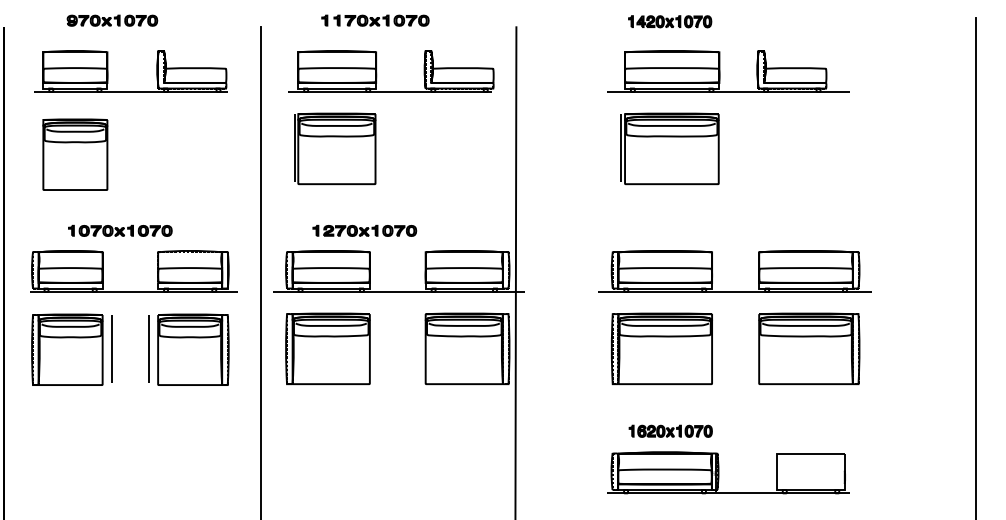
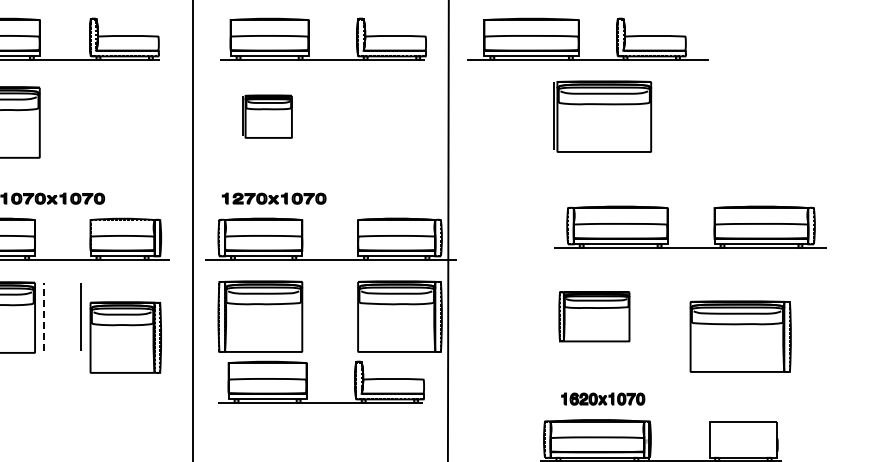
part: (720, 71) -> (579, 39), moved
part: (335, 148) -> (267, 116), size x0.6
part: (364, 230) -> (273, 198), moved
part: (734, 291) -> (689, 247), moved
line: (111, 348) -> (43, 316), solid -> dashed
part: (661, 348) -> (593, 316), size x0.7
part: (809, 348) -> (740, 336), moved
part: (193, 349) -> (125, 337), moved
part: (375, 415) -> (307, 383), added

